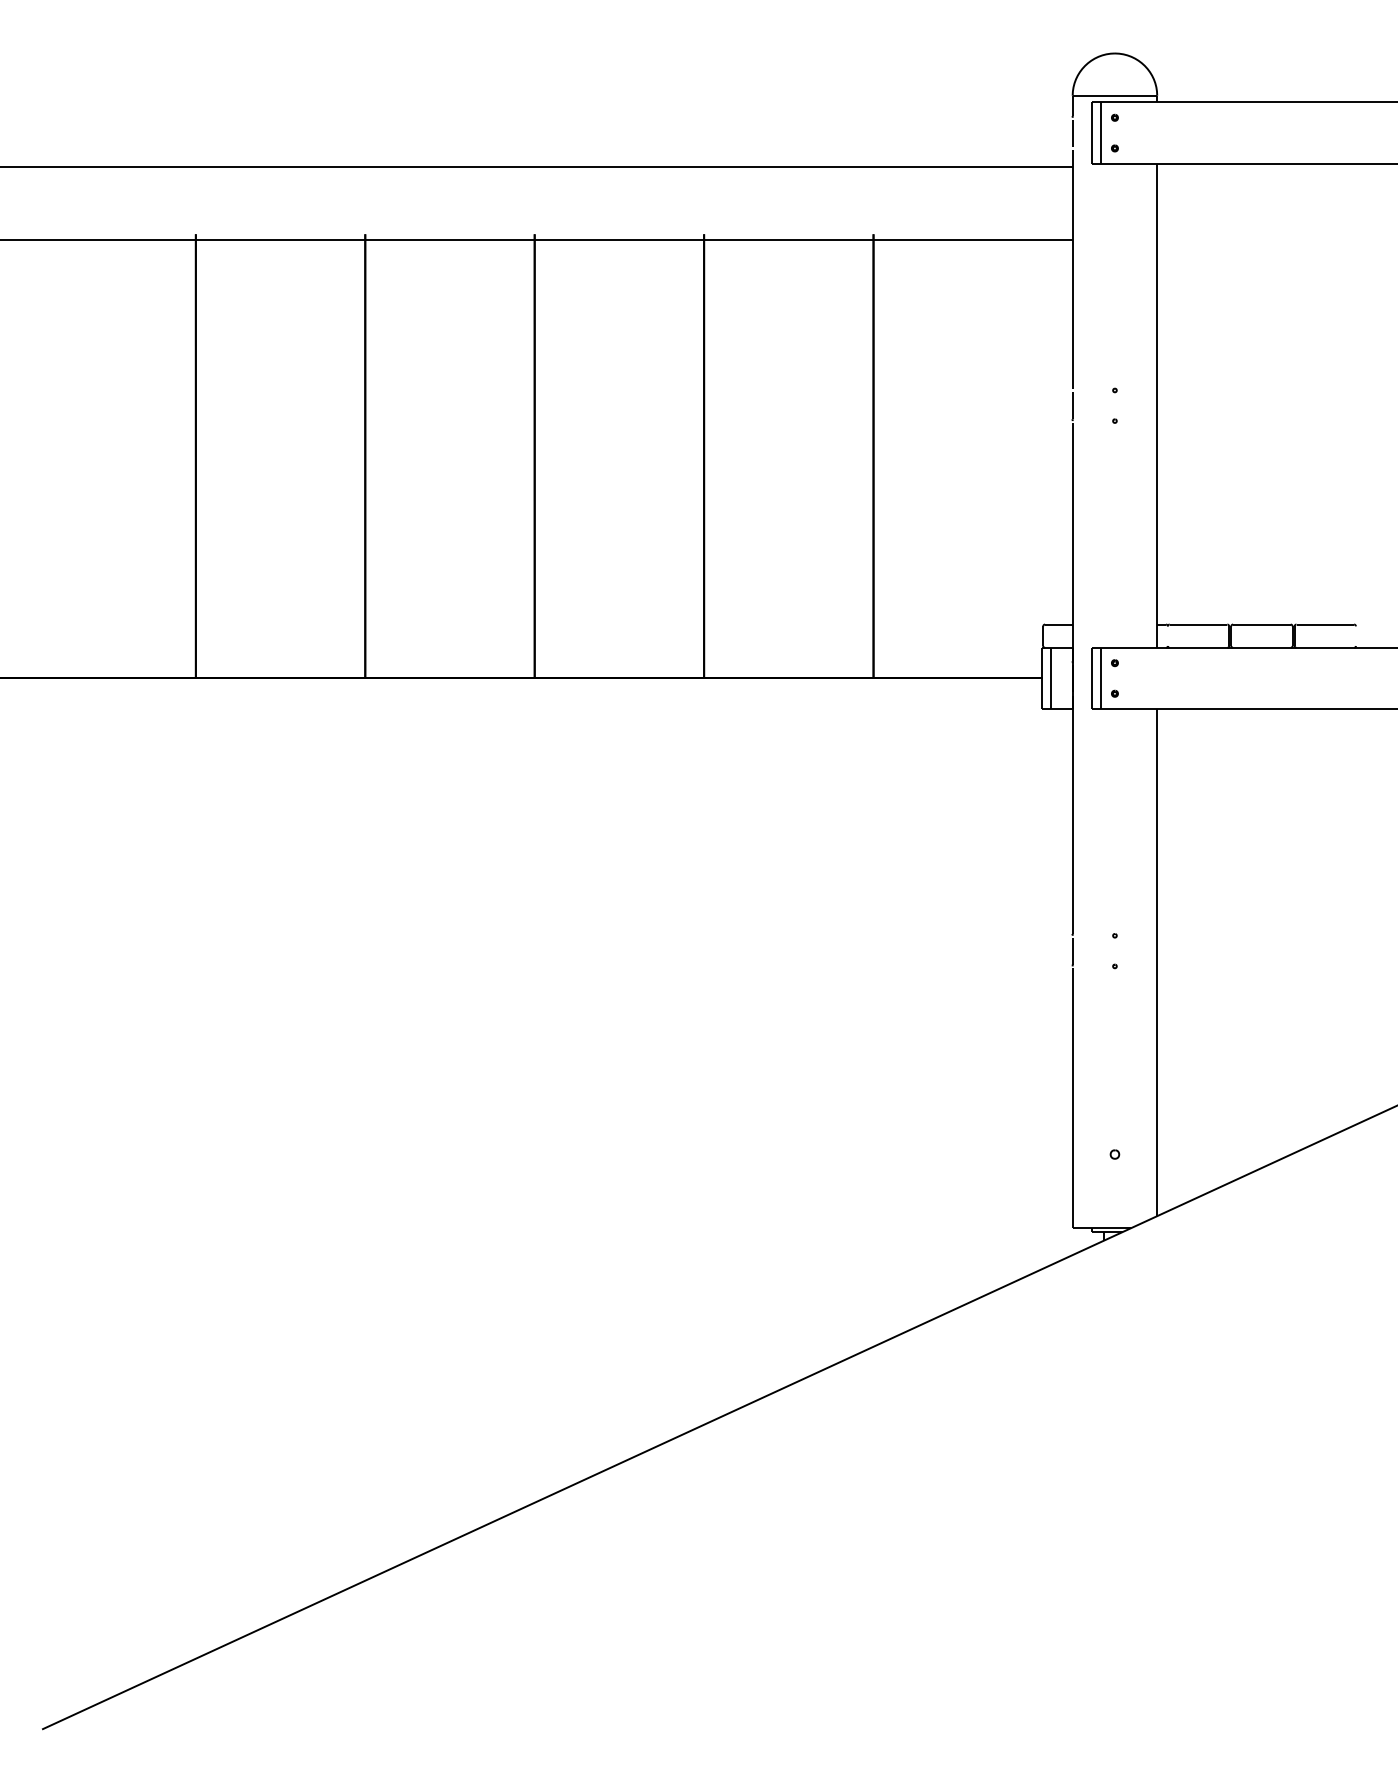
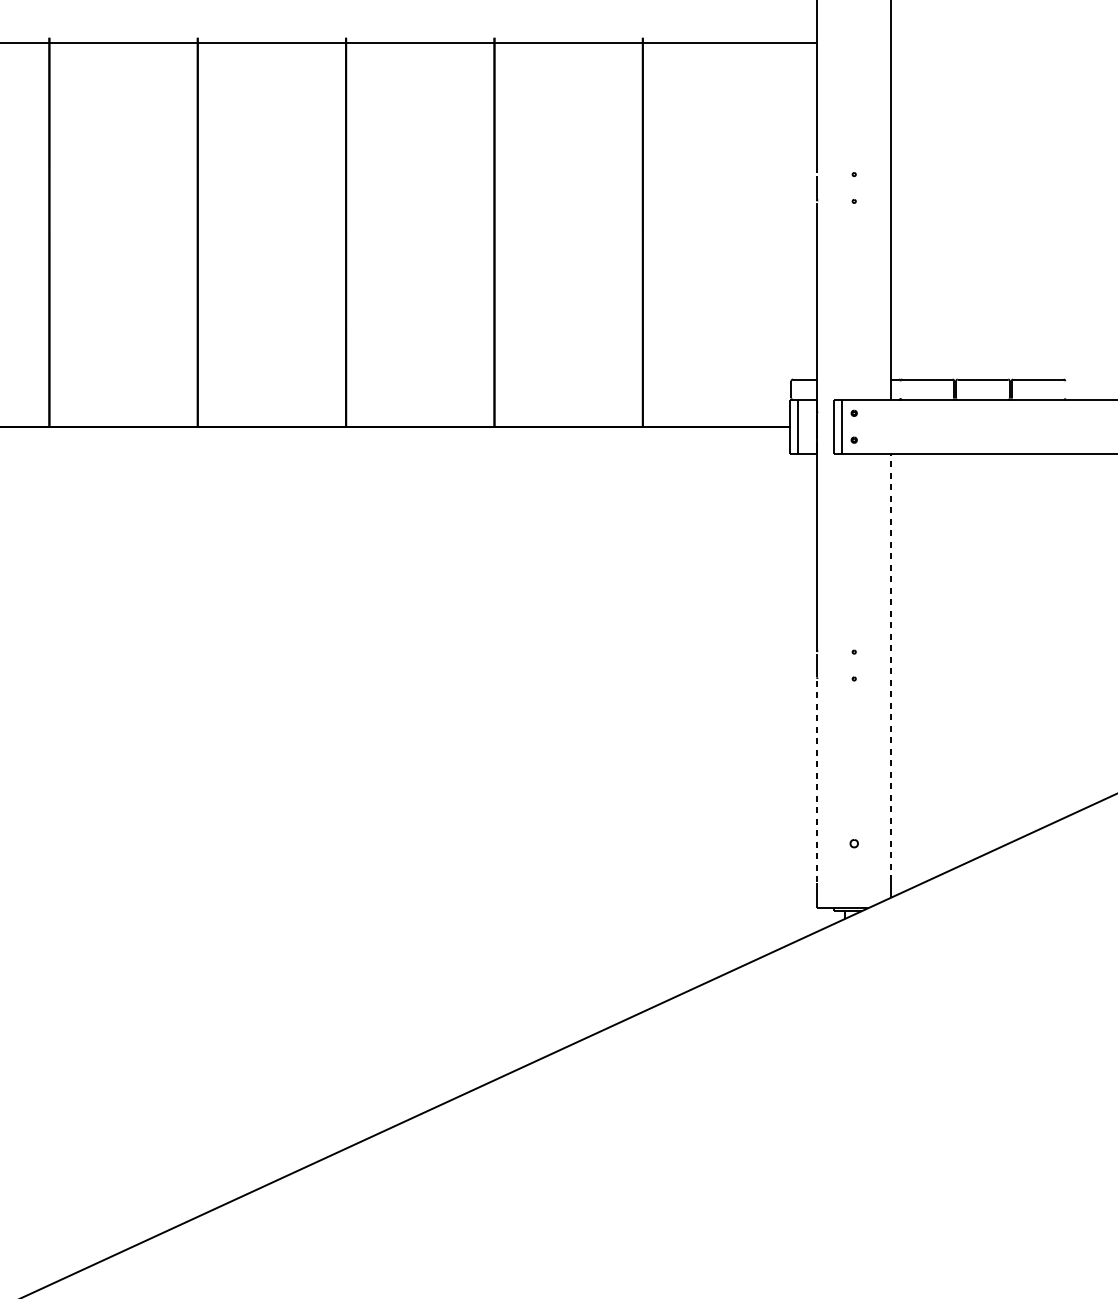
line: (1157, 952) -> (891, 666), solid -> dashed
line: (1072, 1084) -> (817, 782), solid -> dashed

